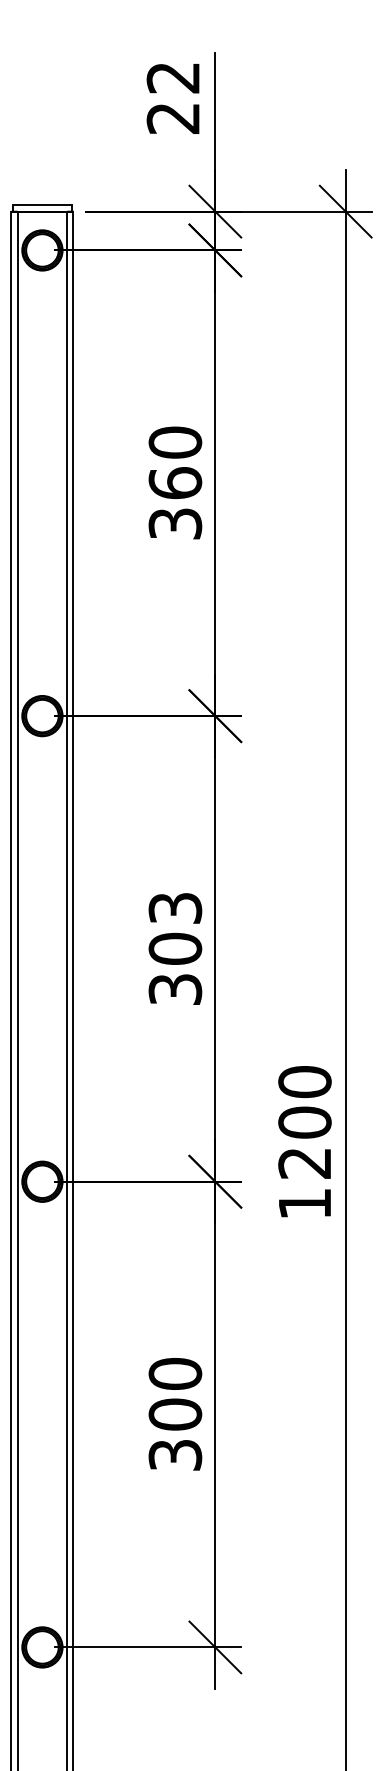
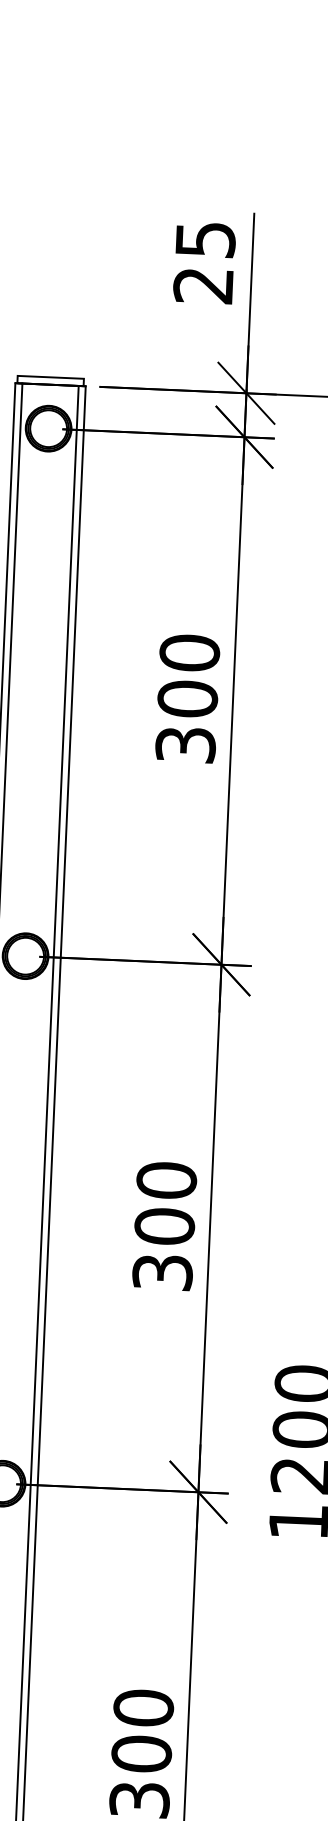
text: (173, 78) -> (205, 240), 22 -> 25
text: (175, 483) -> (187, 699), 360 -> 300
text: (175, 908) -> (166, 1180), 303 -> 300

